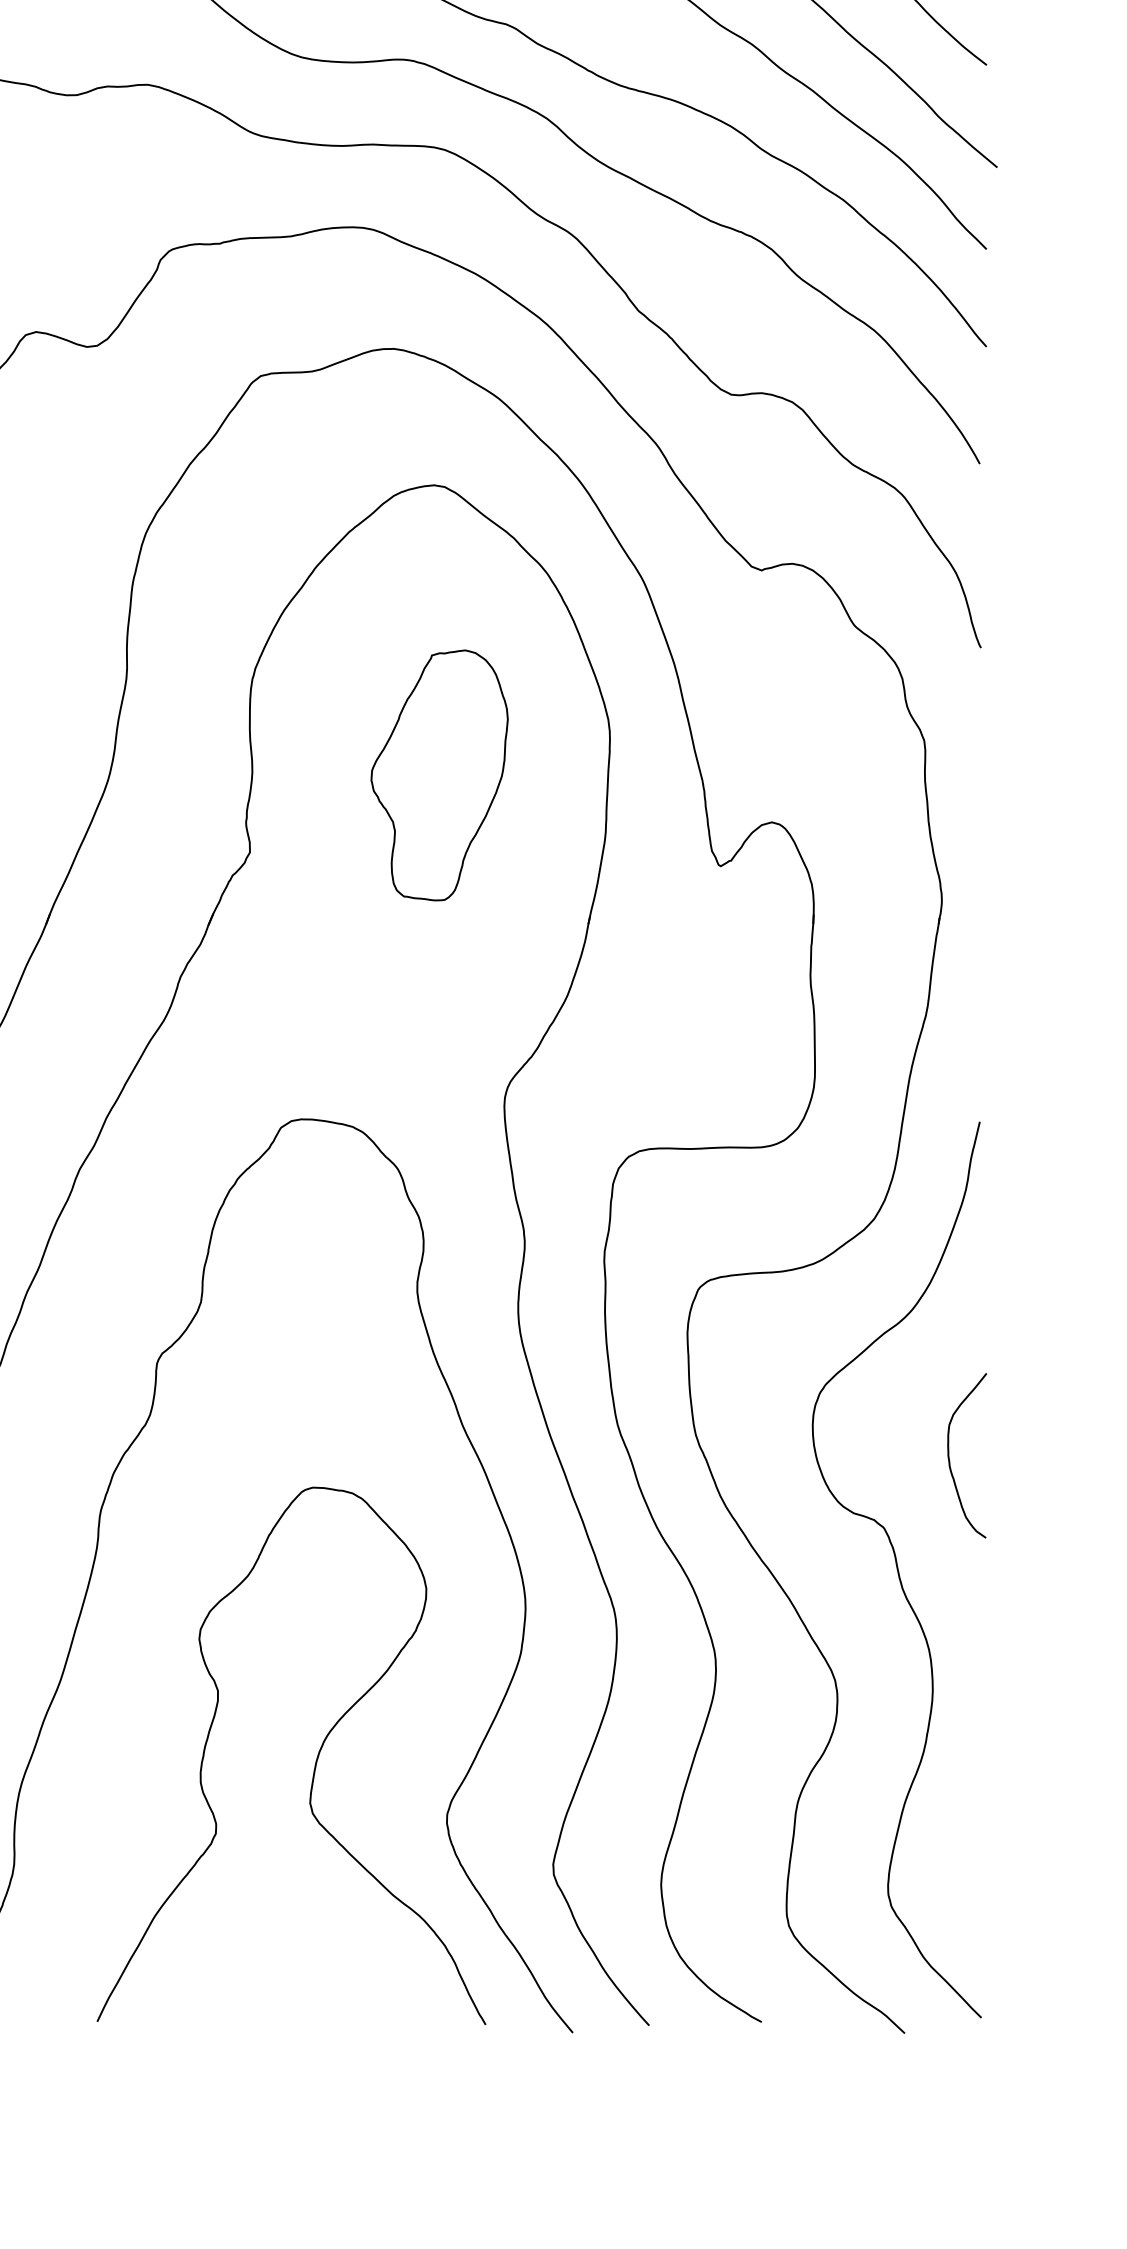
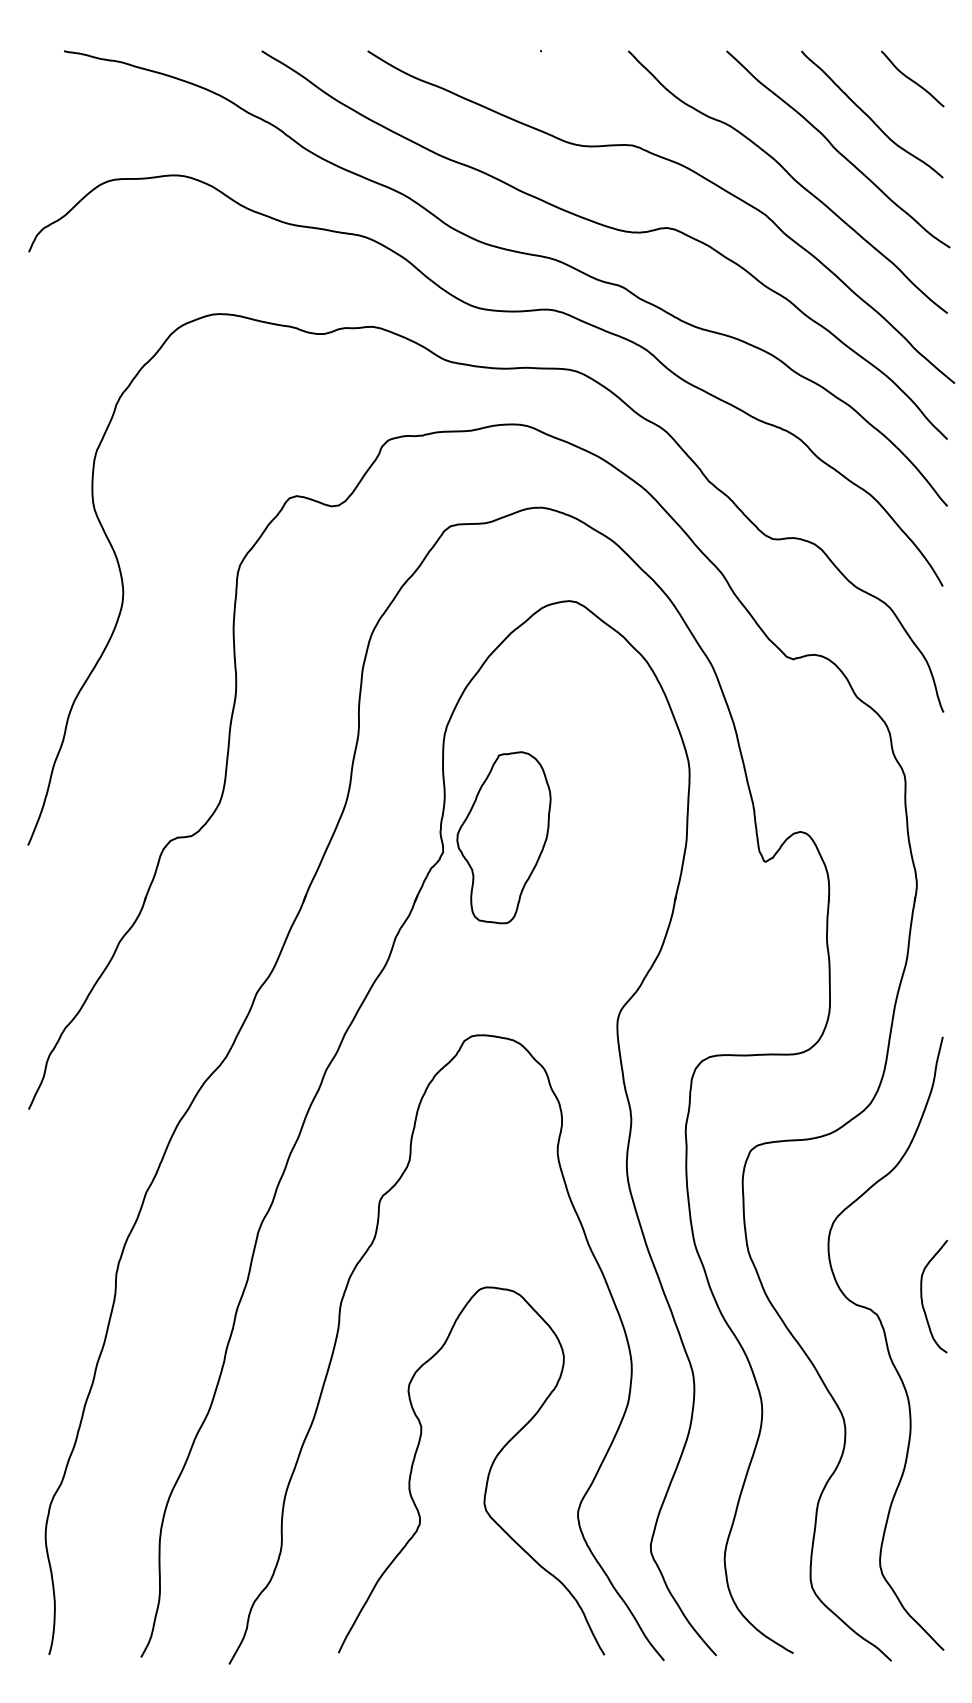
part: (438, 775) -> (503, 837), moved
curve: (950, 1455) -> (922, 1296), moved

